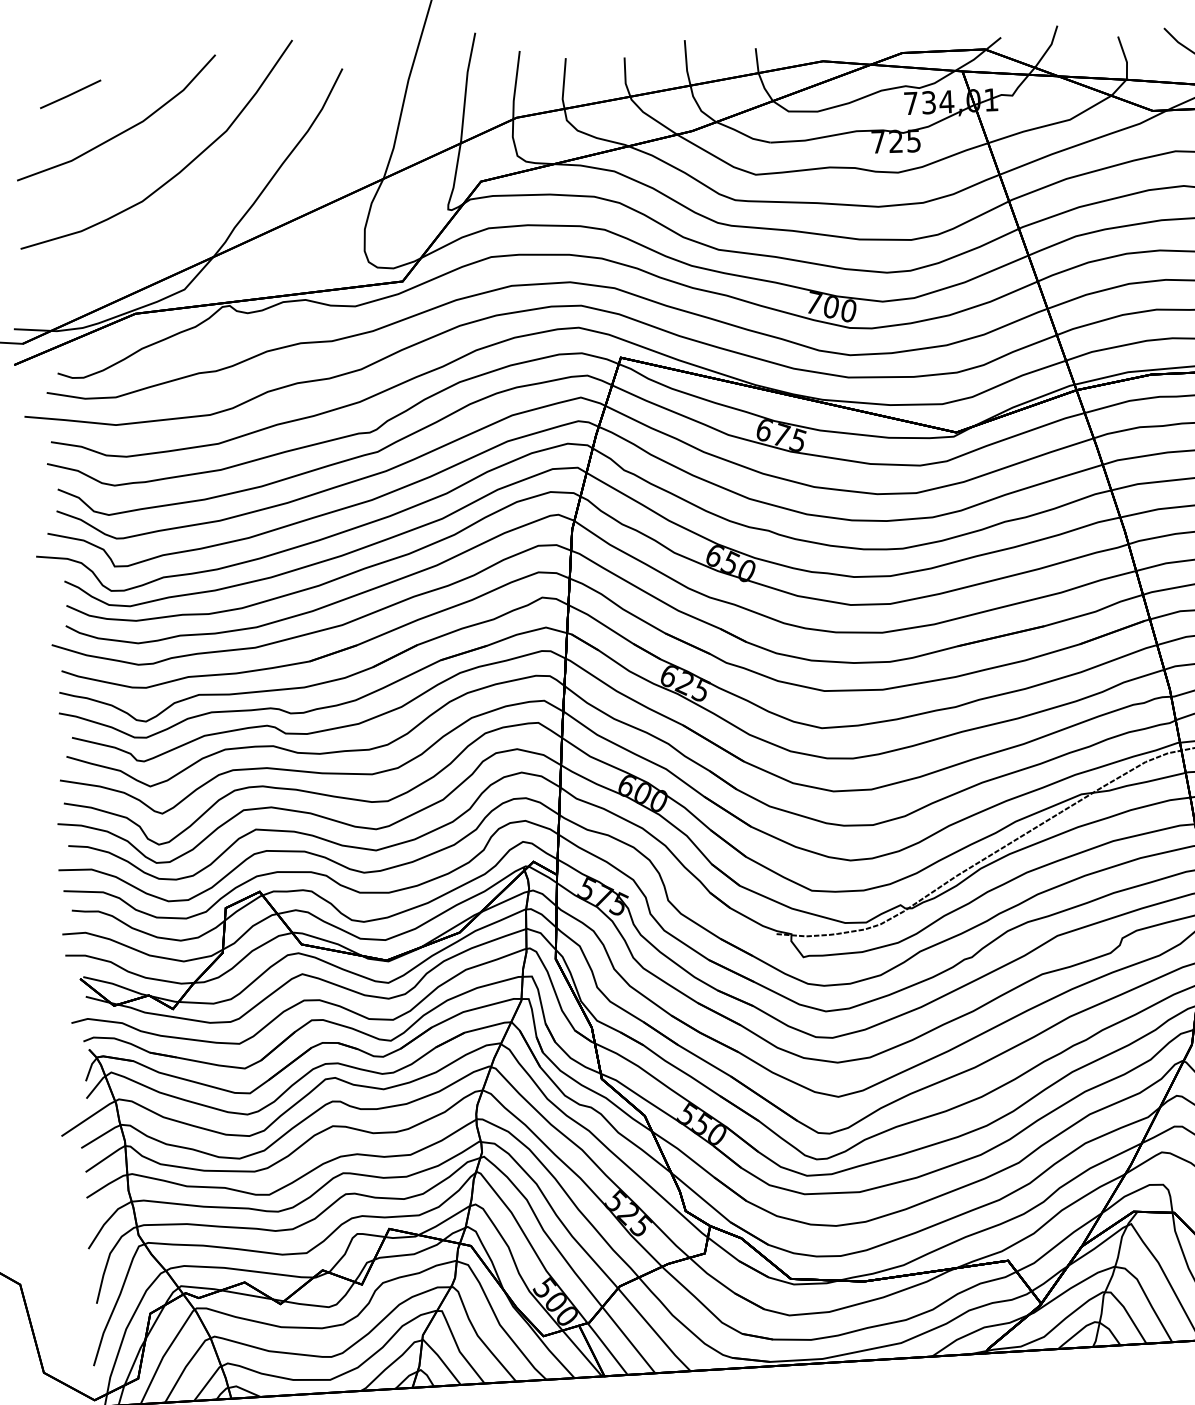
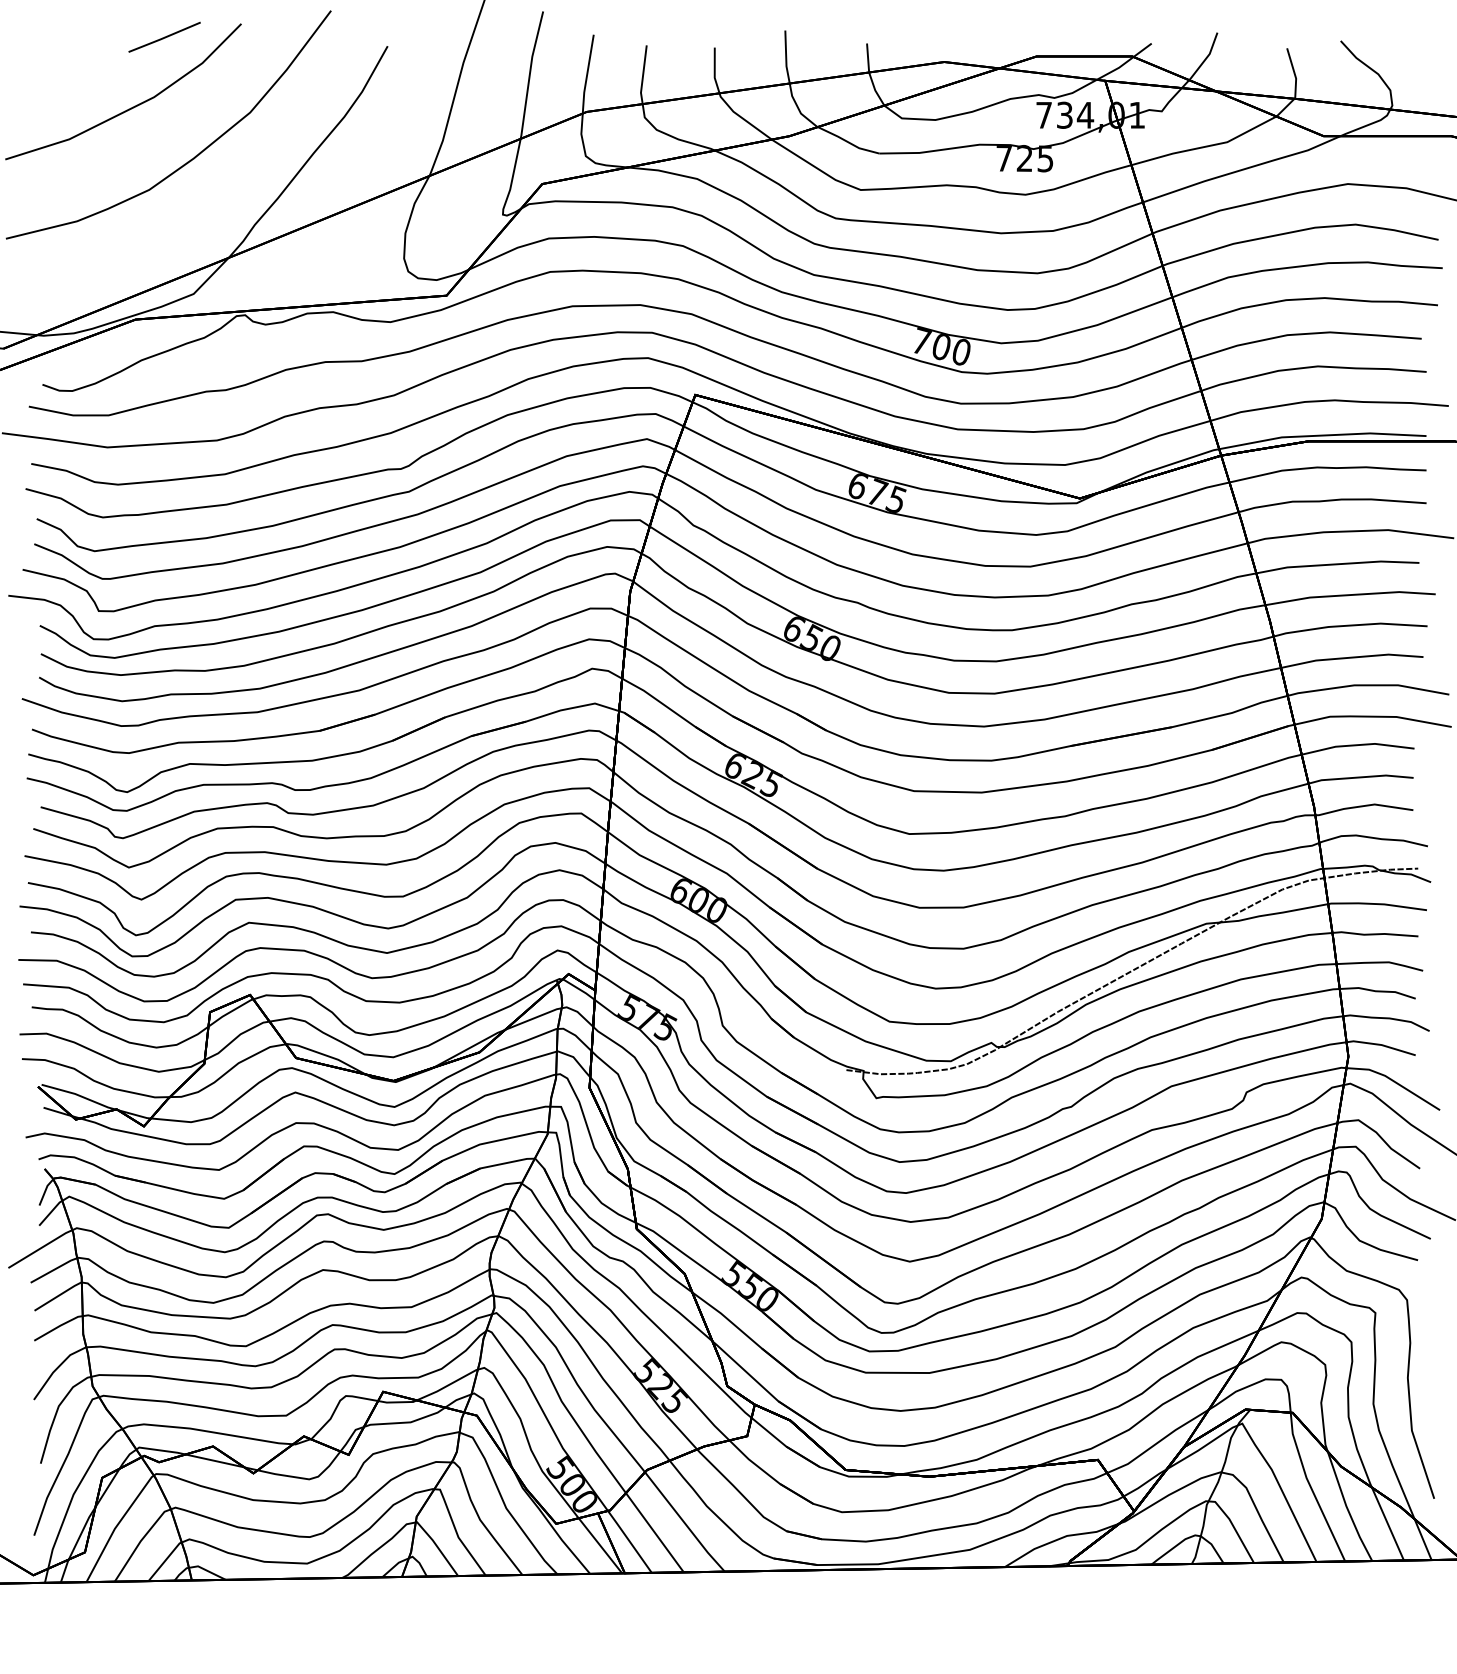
line: (70, 93) -> (164, 36), moved

